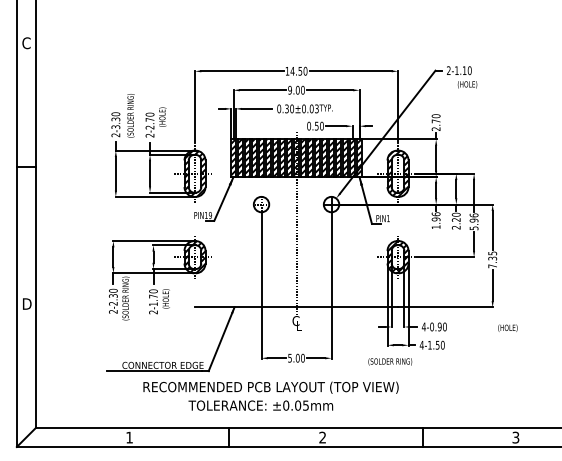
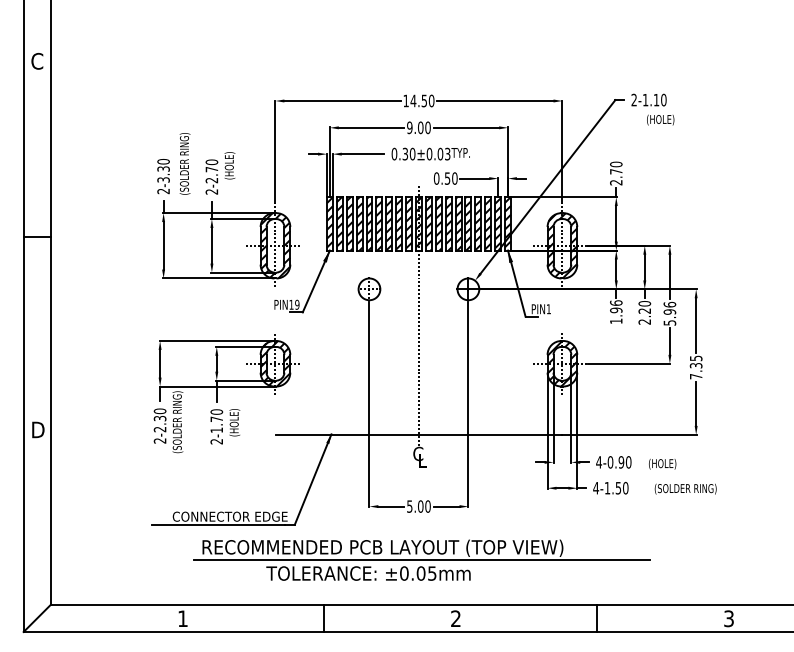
text: (507, 327) -> (662, 463), moved
text: (390, 361) -> (686, 488), moved
line: (298, 396) -> (421, 560), added

